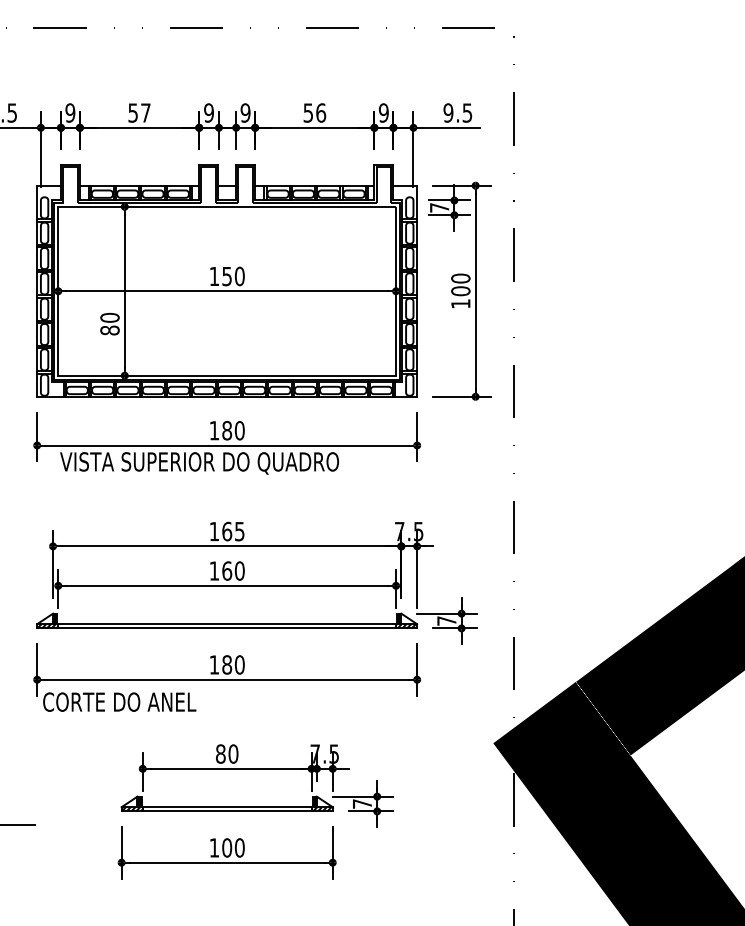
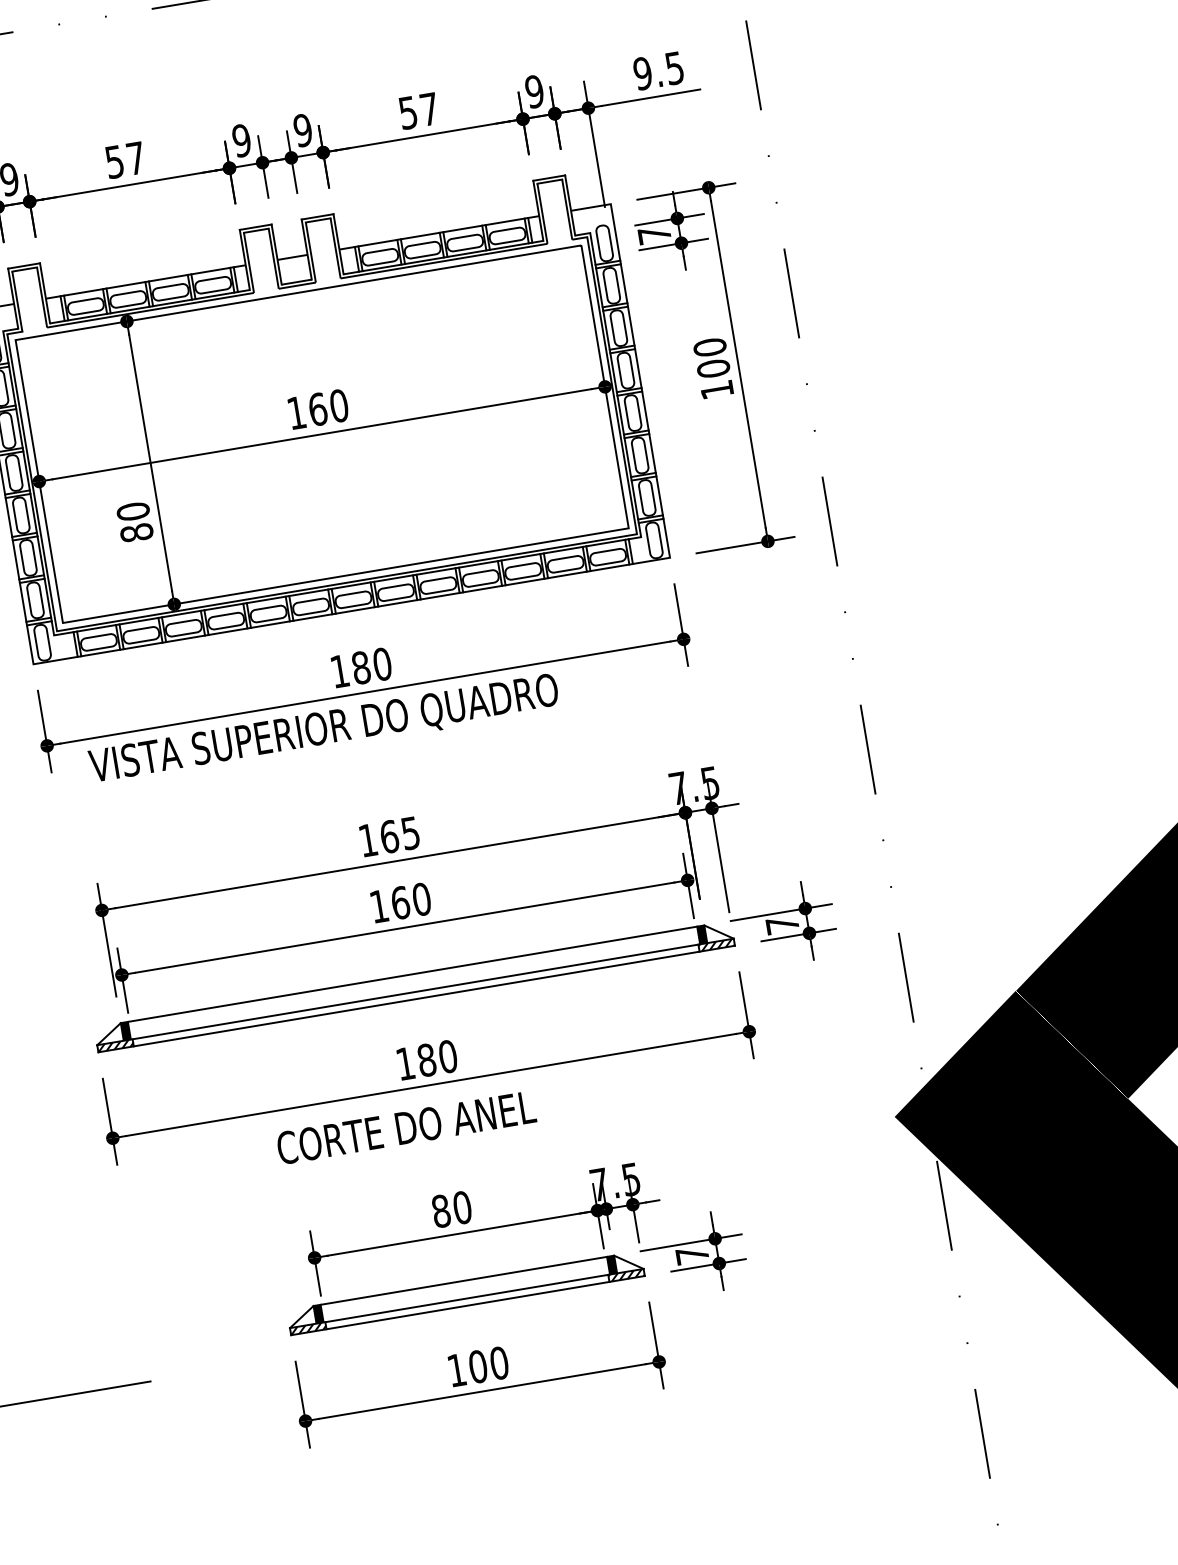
text: (321, 112) -> (430, 108), 56 -> 57
text: (227, 276) -> (318, 409), 150 -> 160
line: (227, 613) -> (413, 973), added
text: (119, 701) -> (405, 1126), moved
line: (226, 796) -> (462, 1280), added

